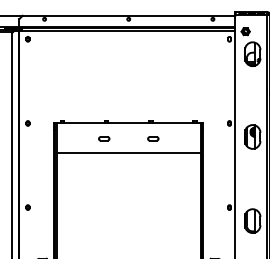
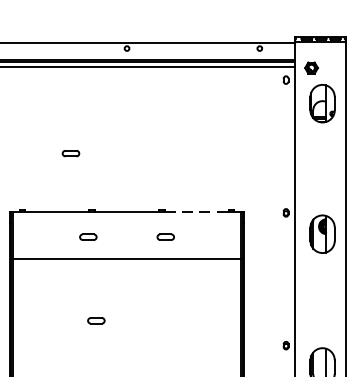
part: (93, 85) -> (71, 153), added
line: (173, 122) -> (197, 211), solid -> dashed
part: (109, 191) -> (96, 320), added

